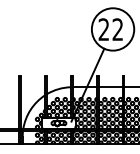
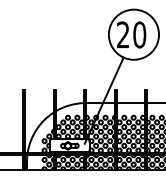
text: (117, 29) -> (139, 34), 22 -> 20

